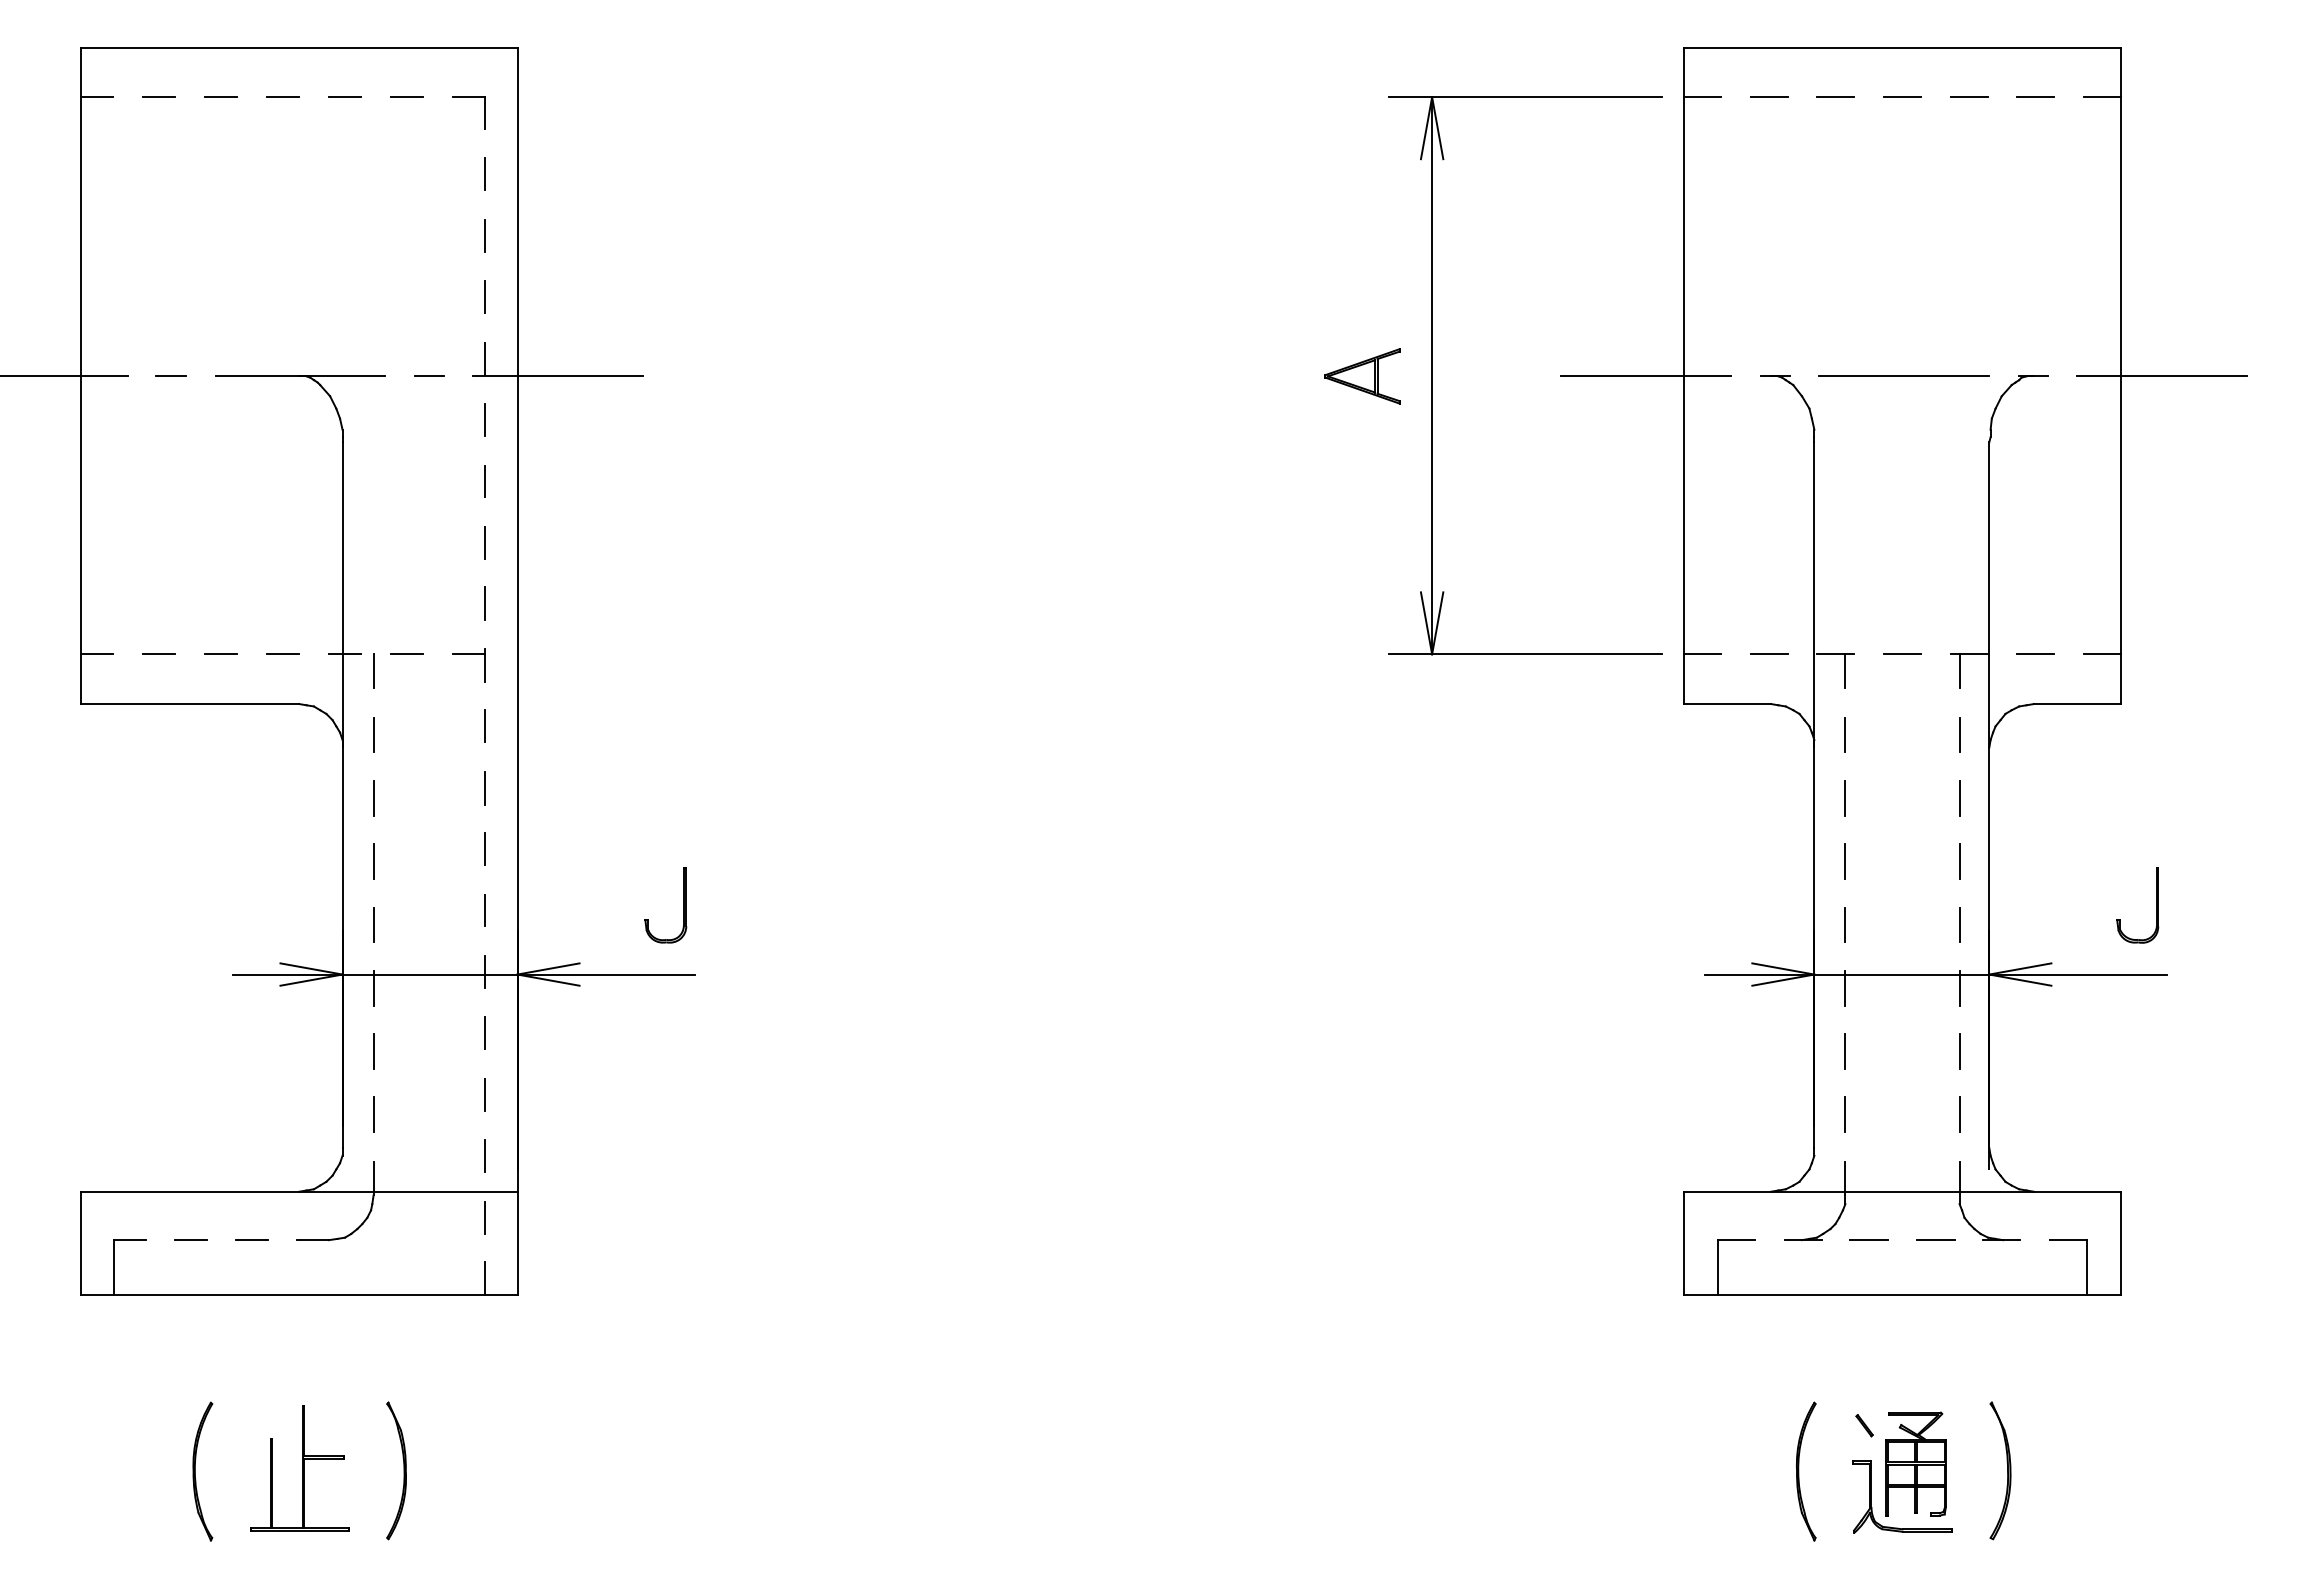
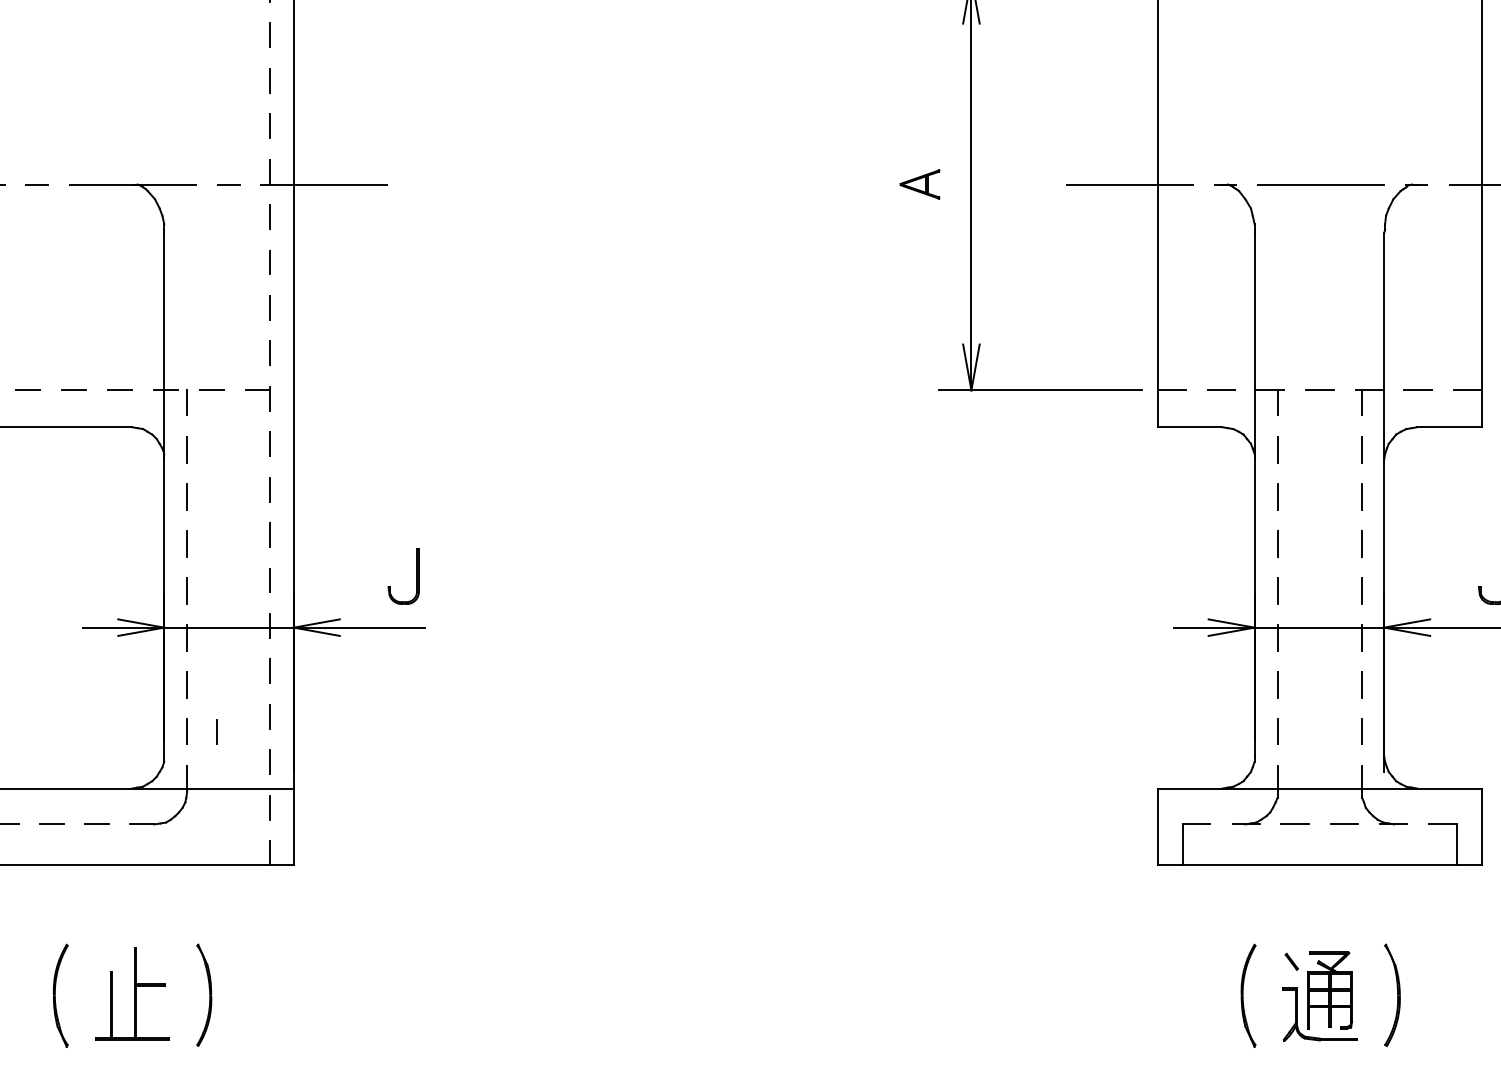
part: (1362, 376) -> (919, 184), size x0.7
line: (412, 1115) -> (216, 732), added

